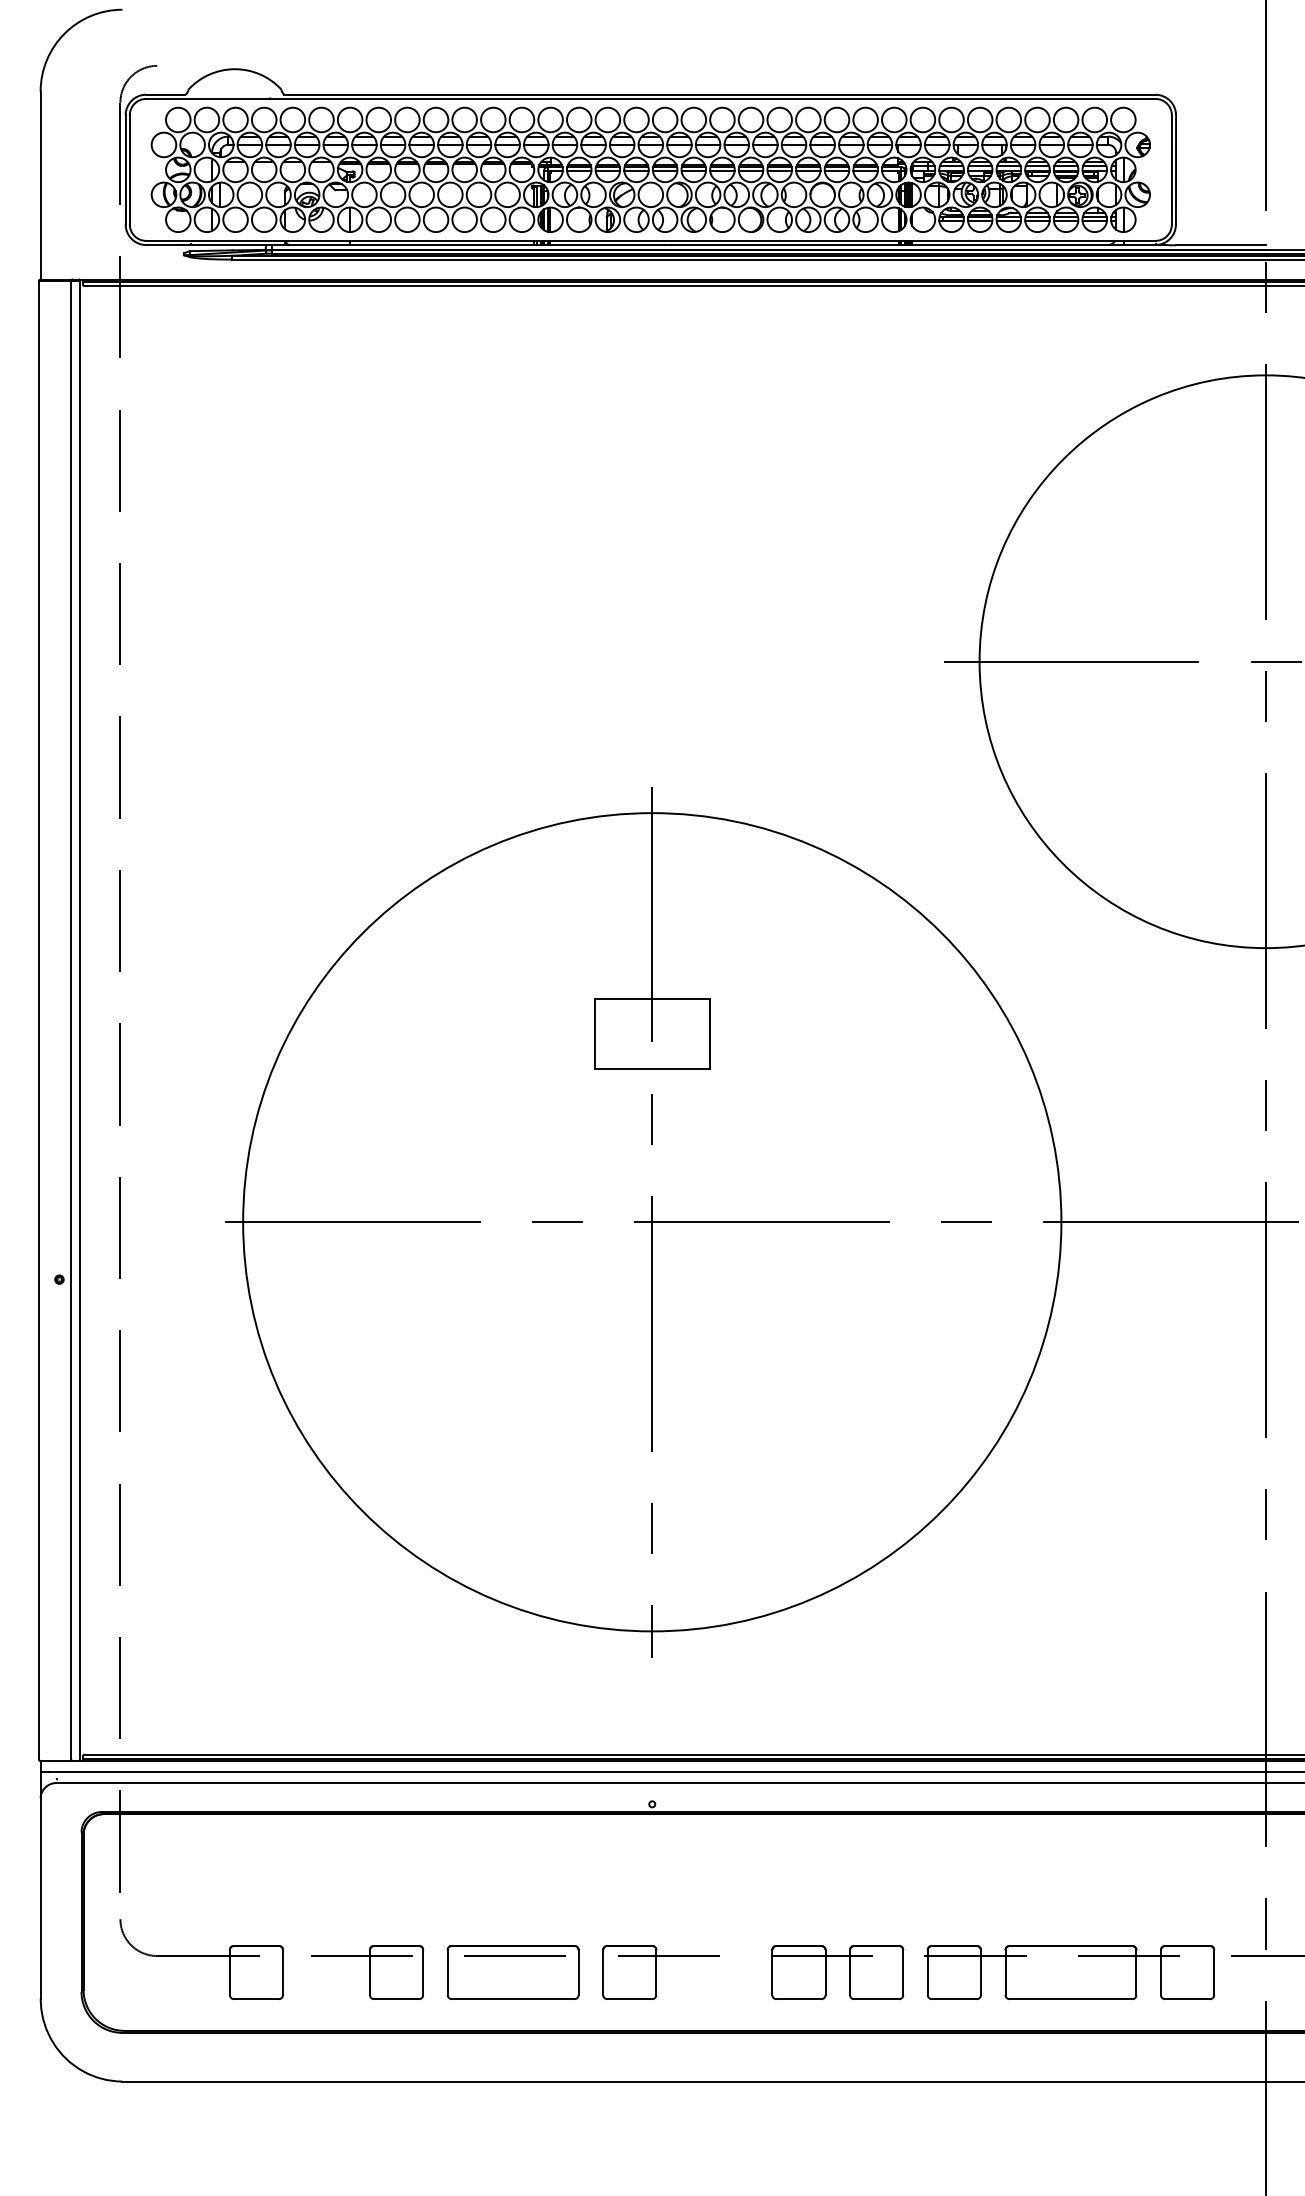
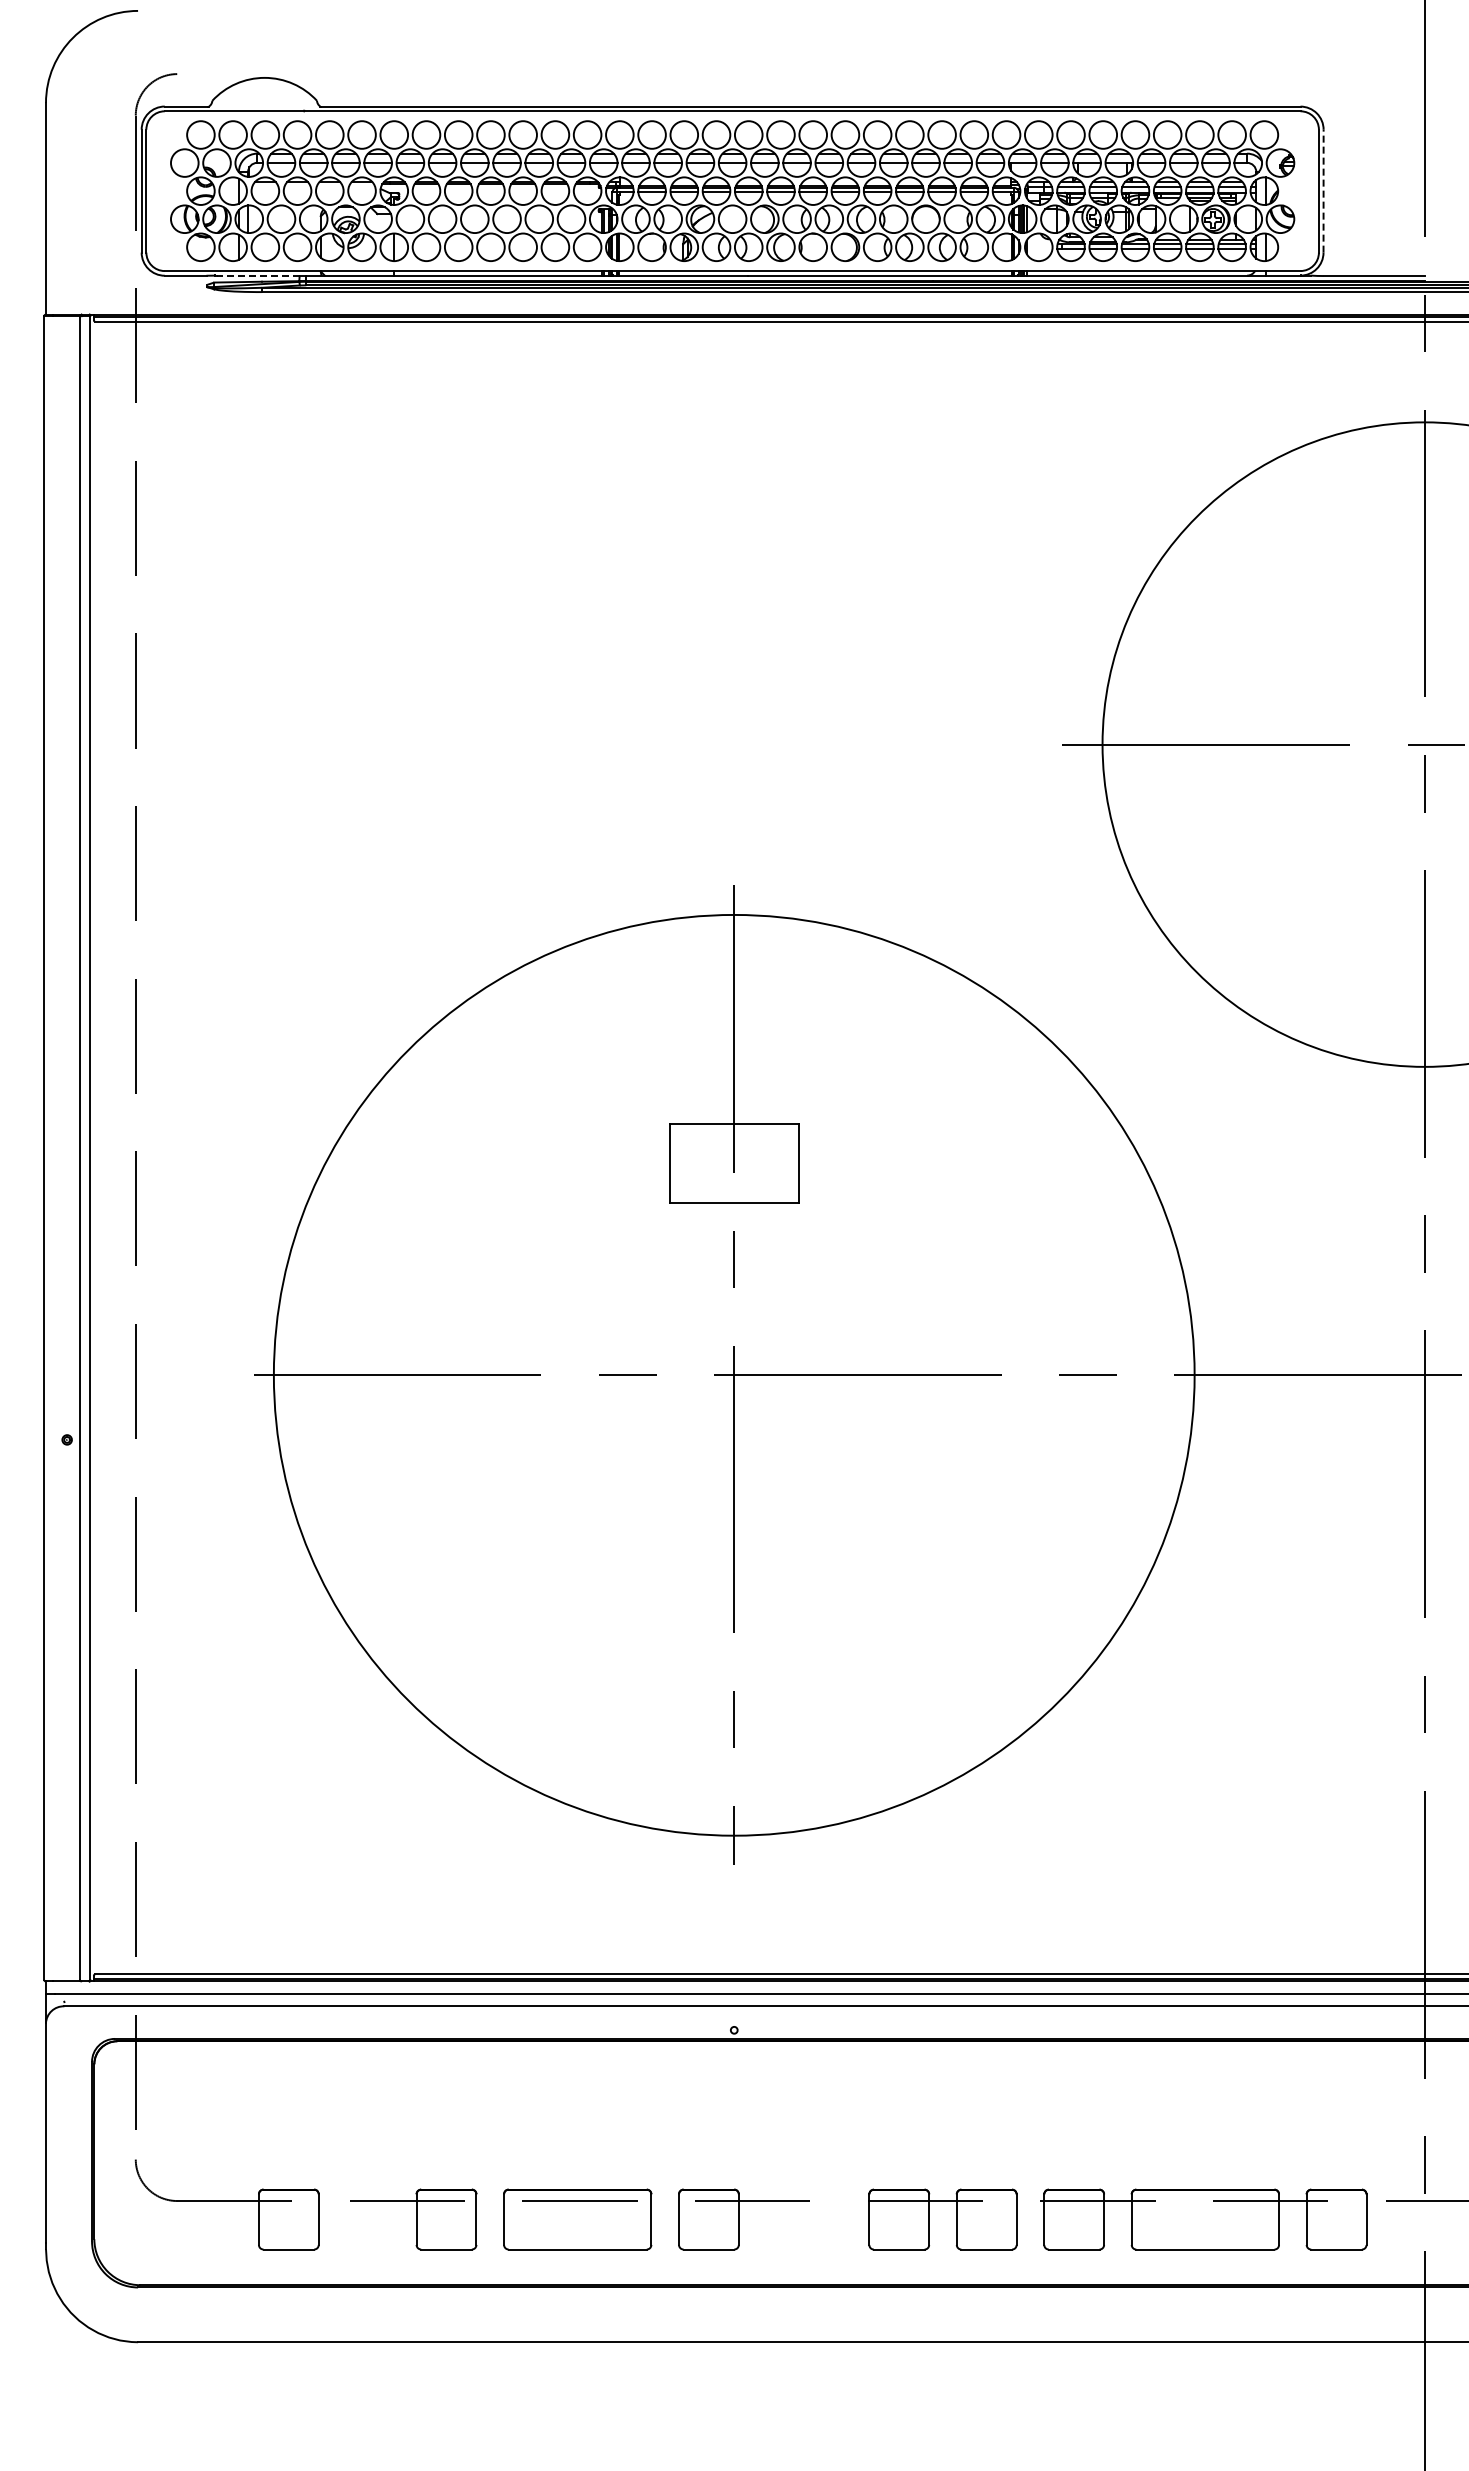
line: (1175, 169) -> (1323, 190), solid -> dashed
line: (229, 244) -> (258, 275), solid -> dashed

